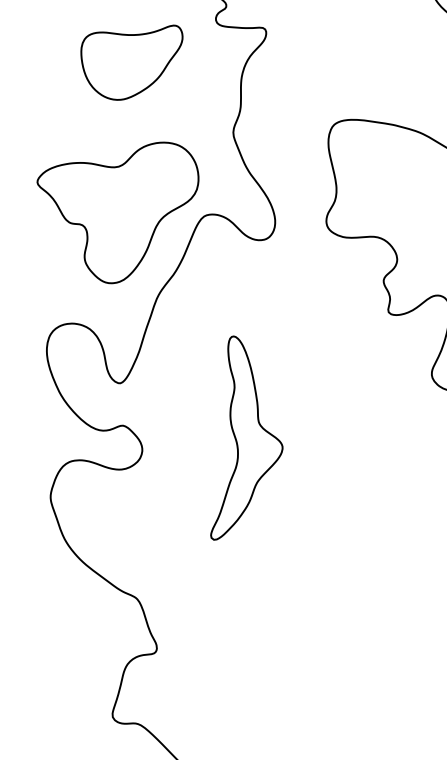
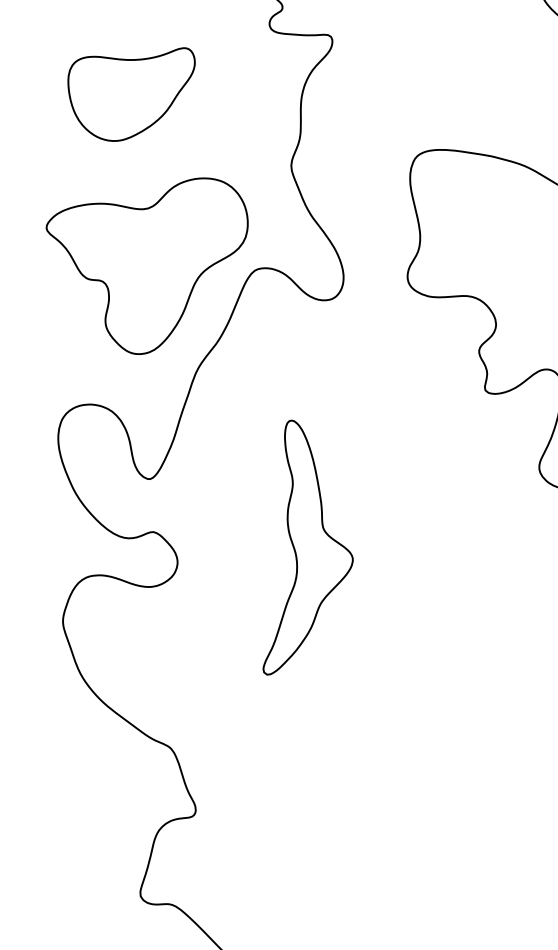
part: (131, 62) -> (131, 94), moved

